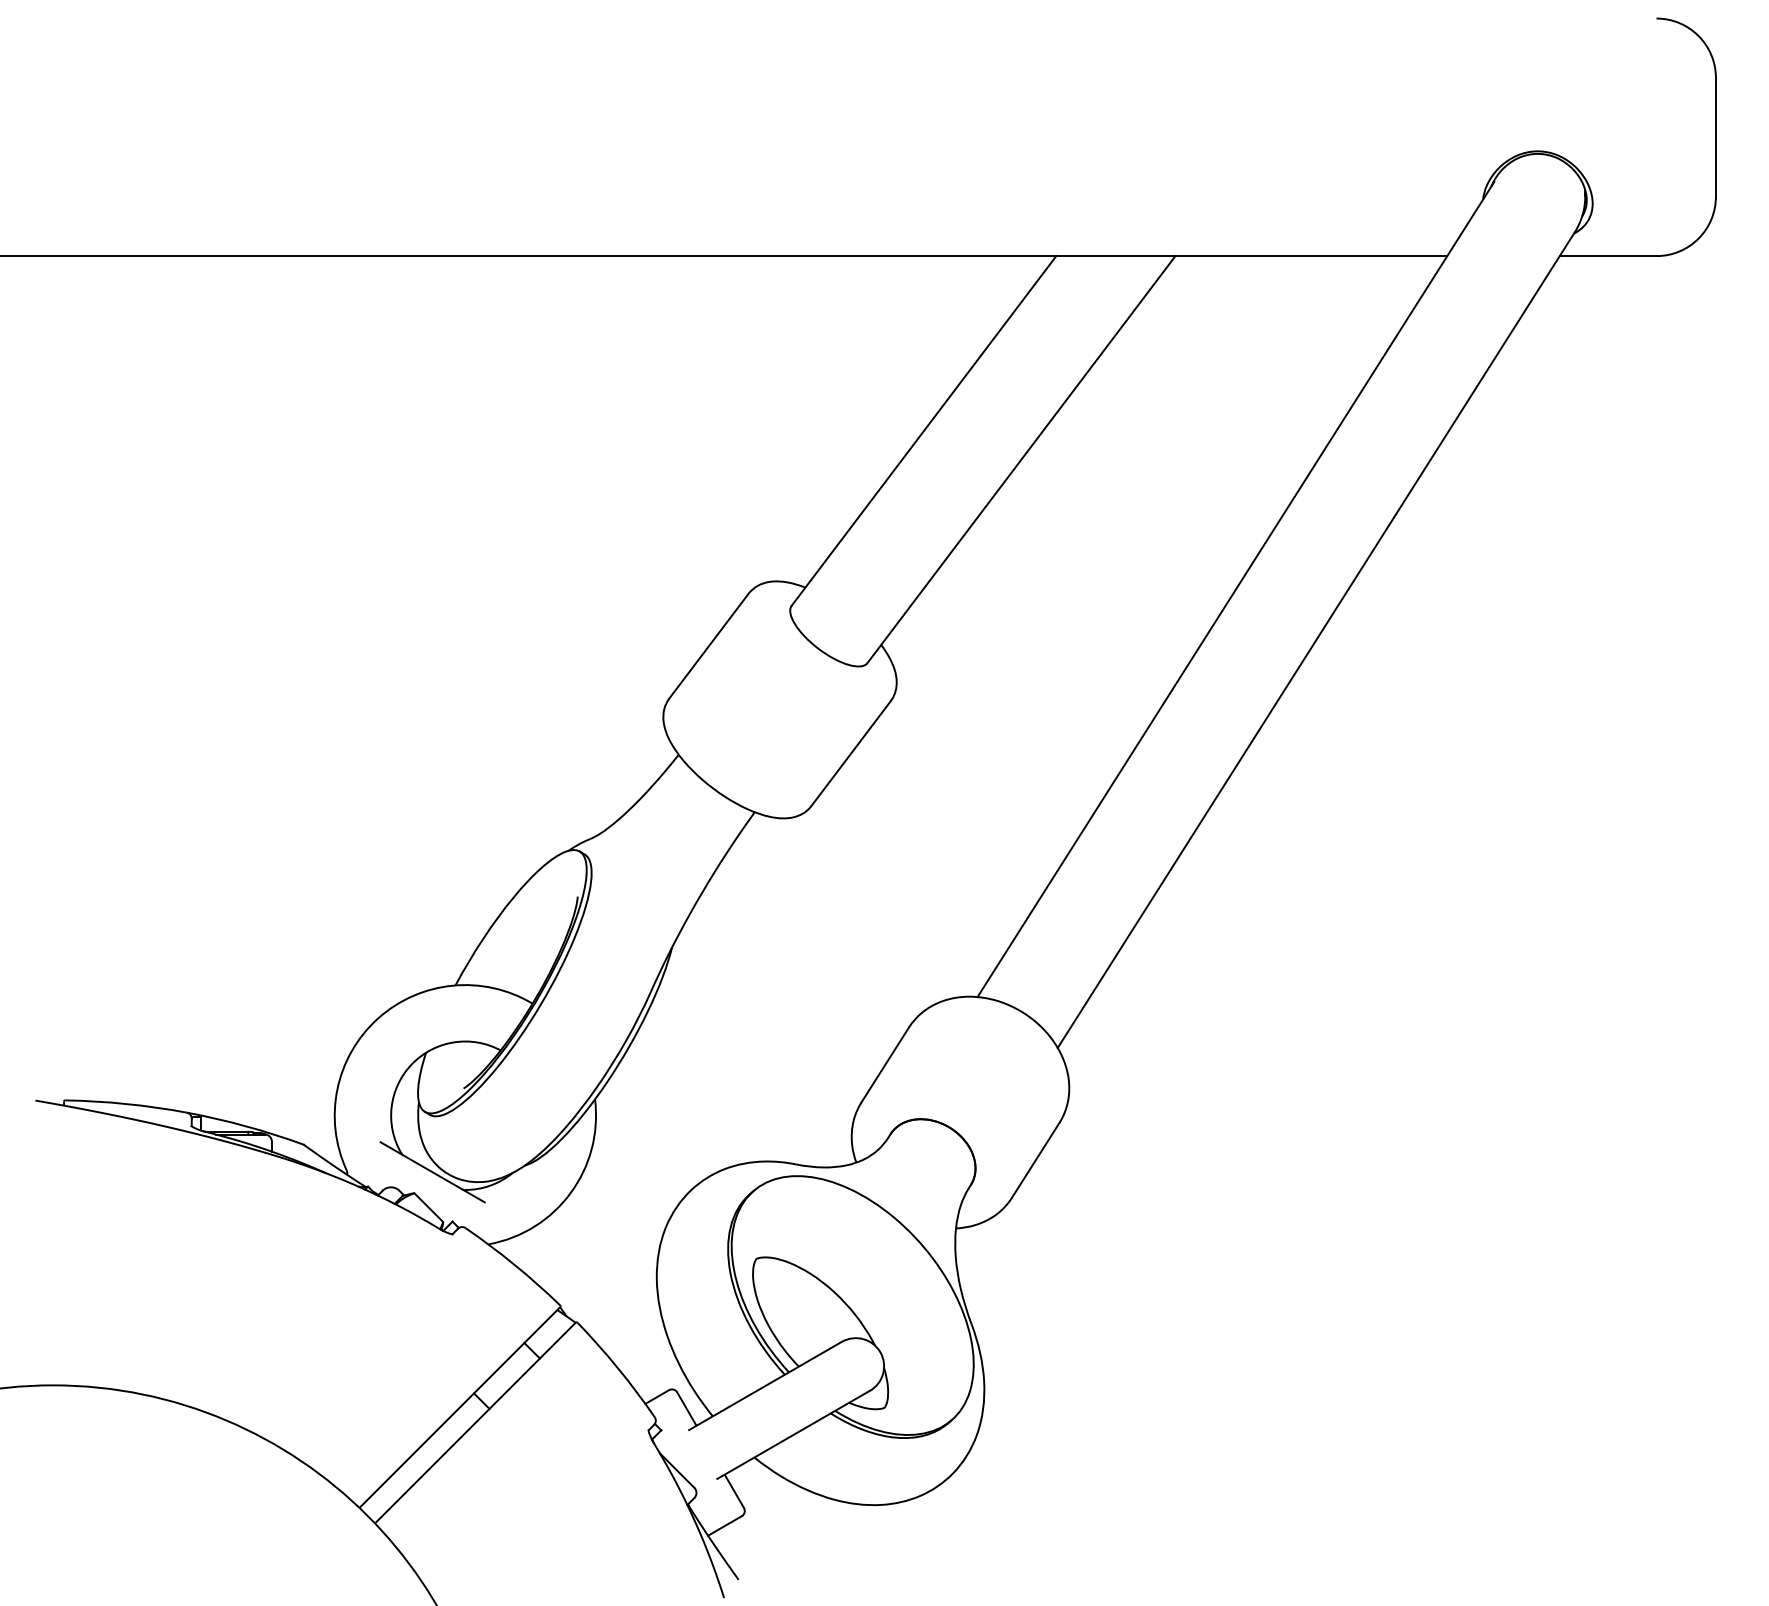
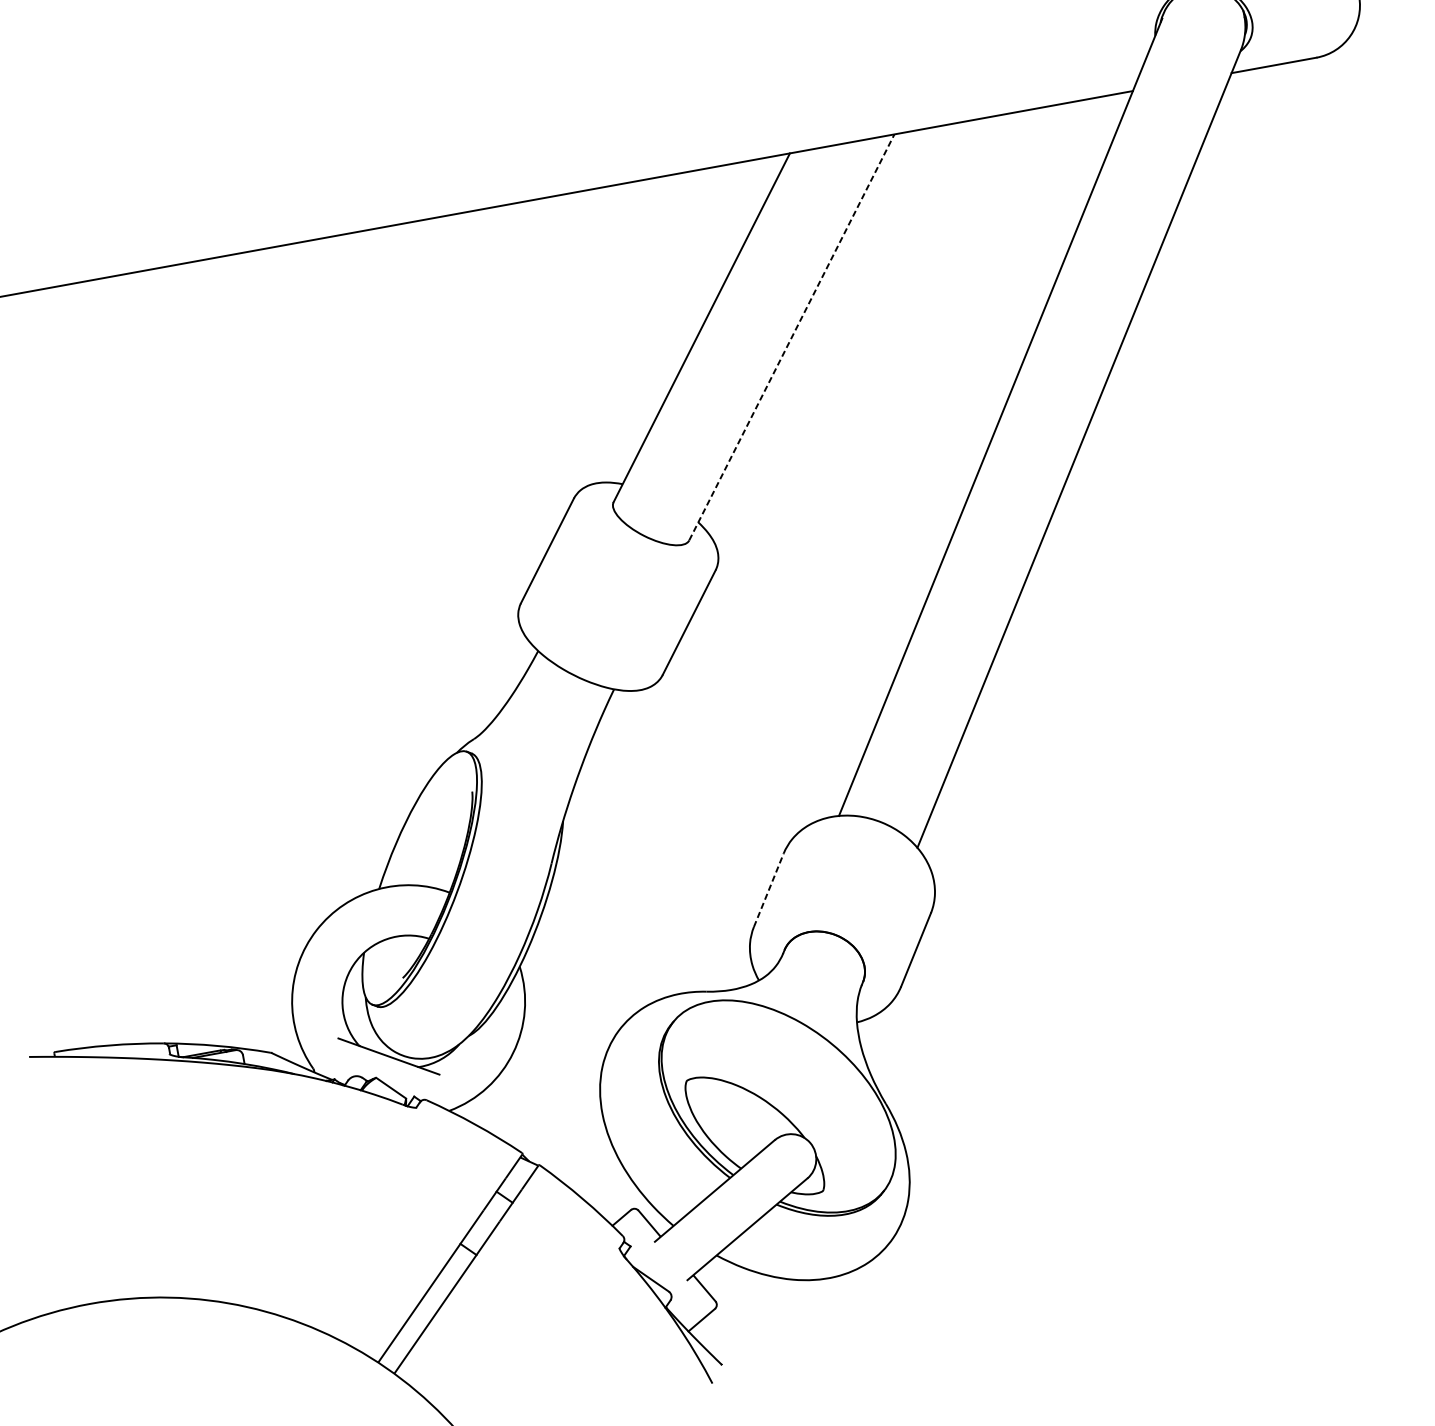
line: (1021, 459) -> (791, 337), solid -> dashed
line: (885, 1064) -> (768, 889), solid -> dashed

